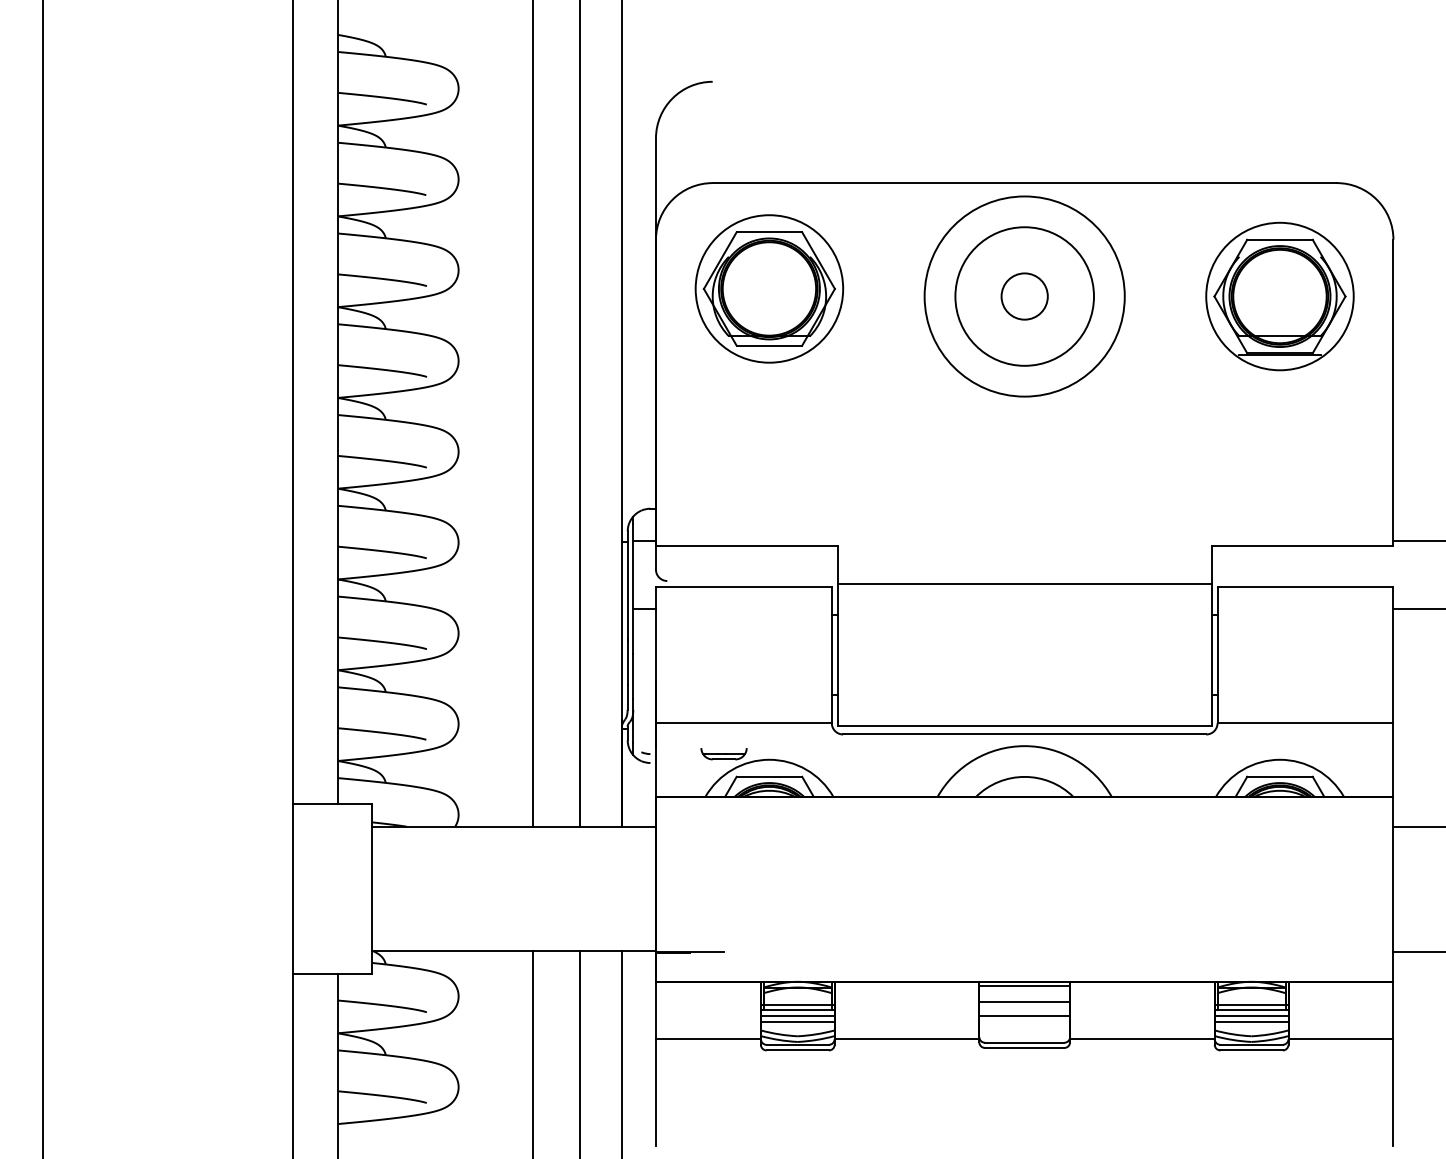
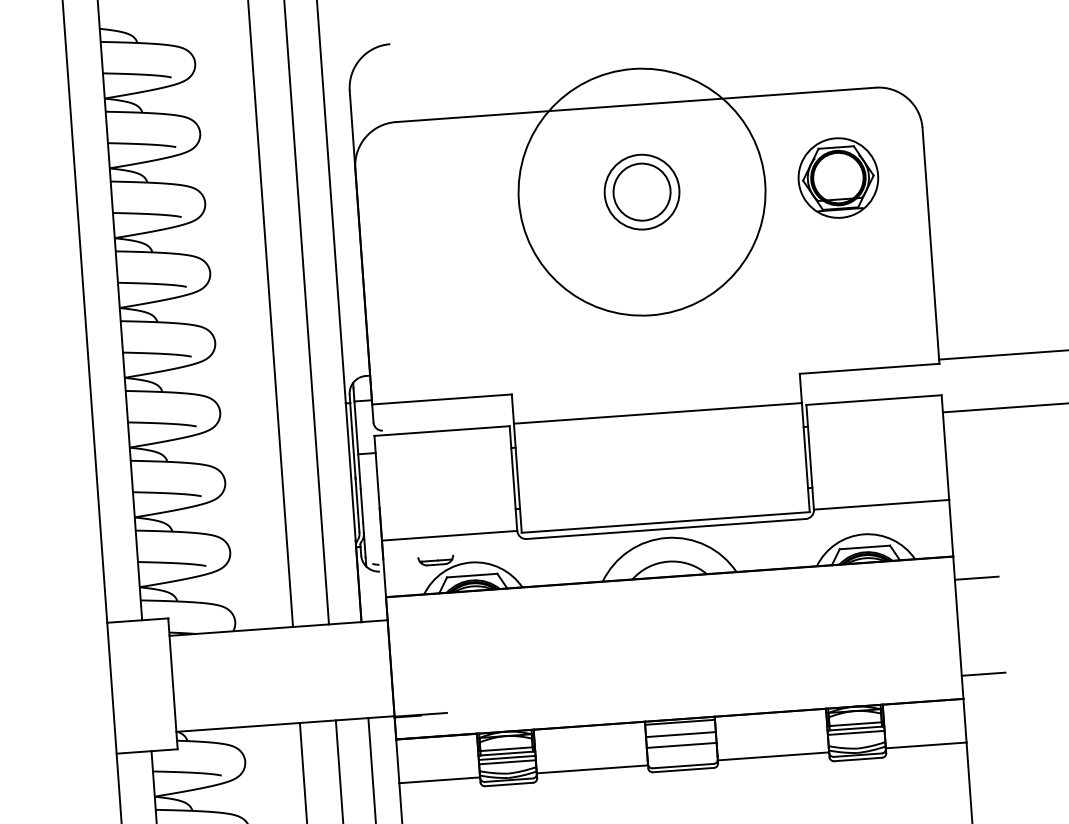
part: (769, 288) -> (445, 200), removed
circle: (1024, 296) -> (641, 192), size x0.7
circle: (1024, 296) -> (641, 192), size x1.6
circle: (1024, 296) -> (641, 192), size x1.6
part: (1279, 296) -> (838, 178), size x0.7
line: (1251, 1021) -> (856, 737), removed

